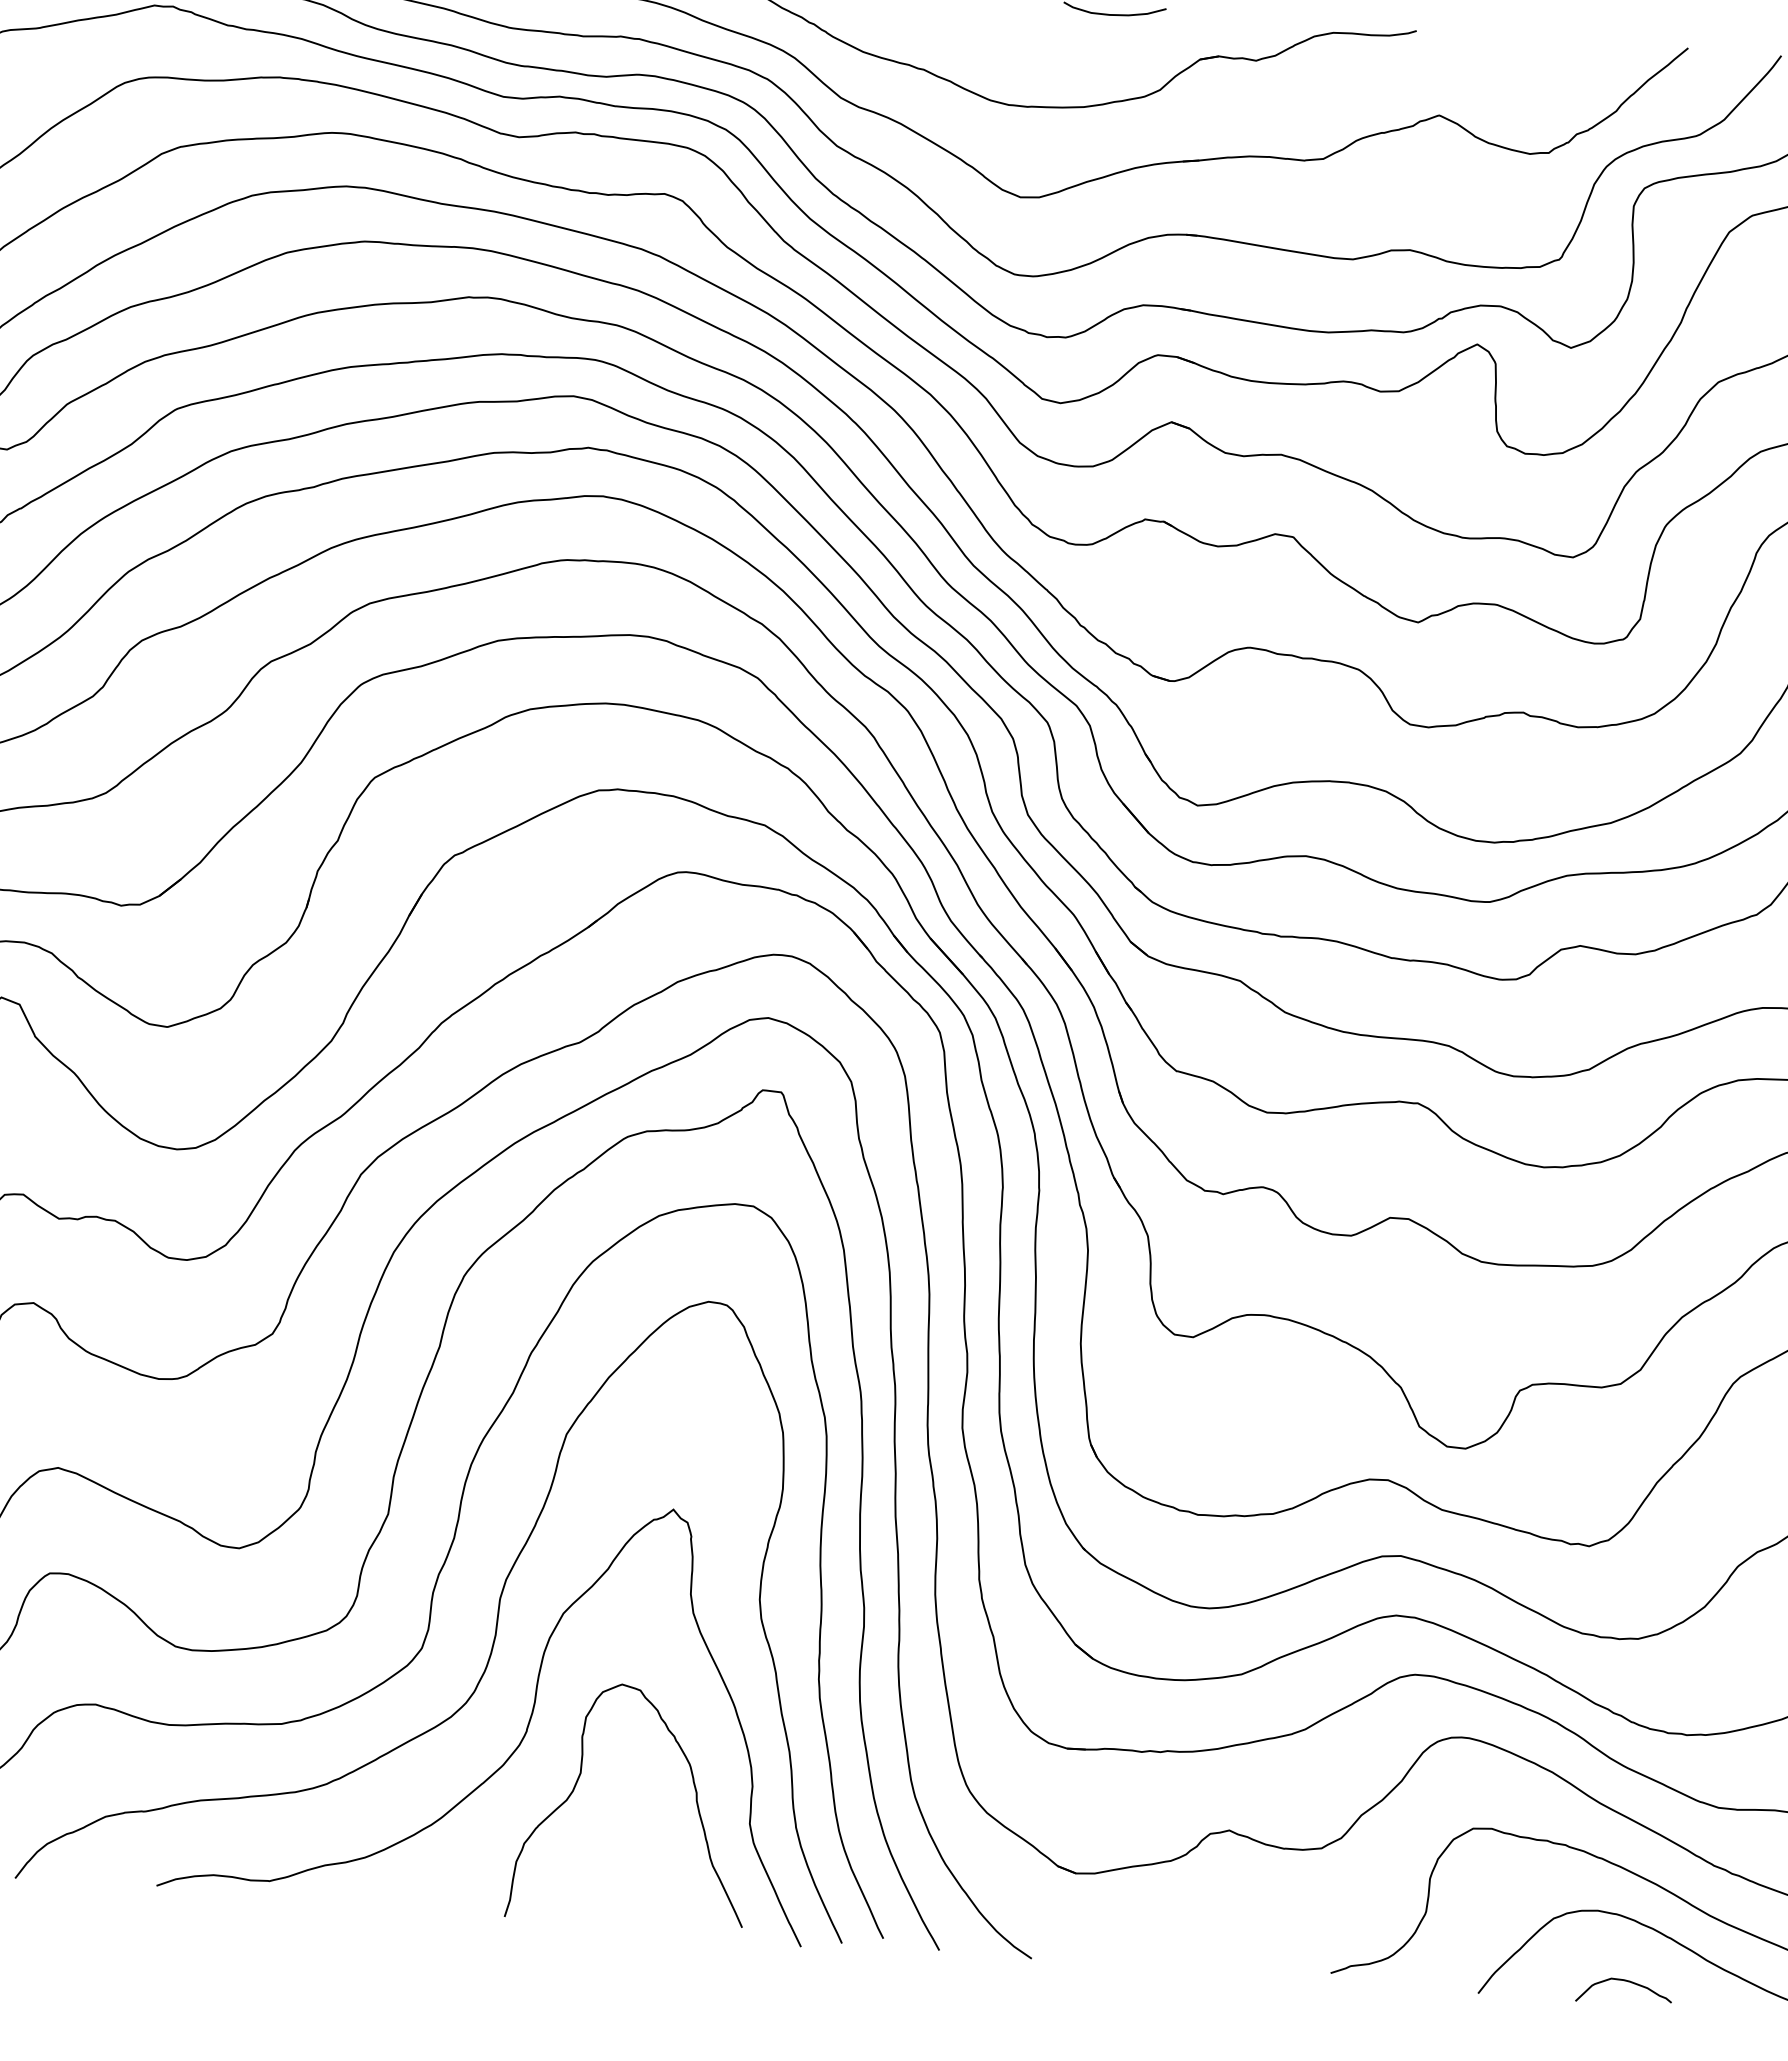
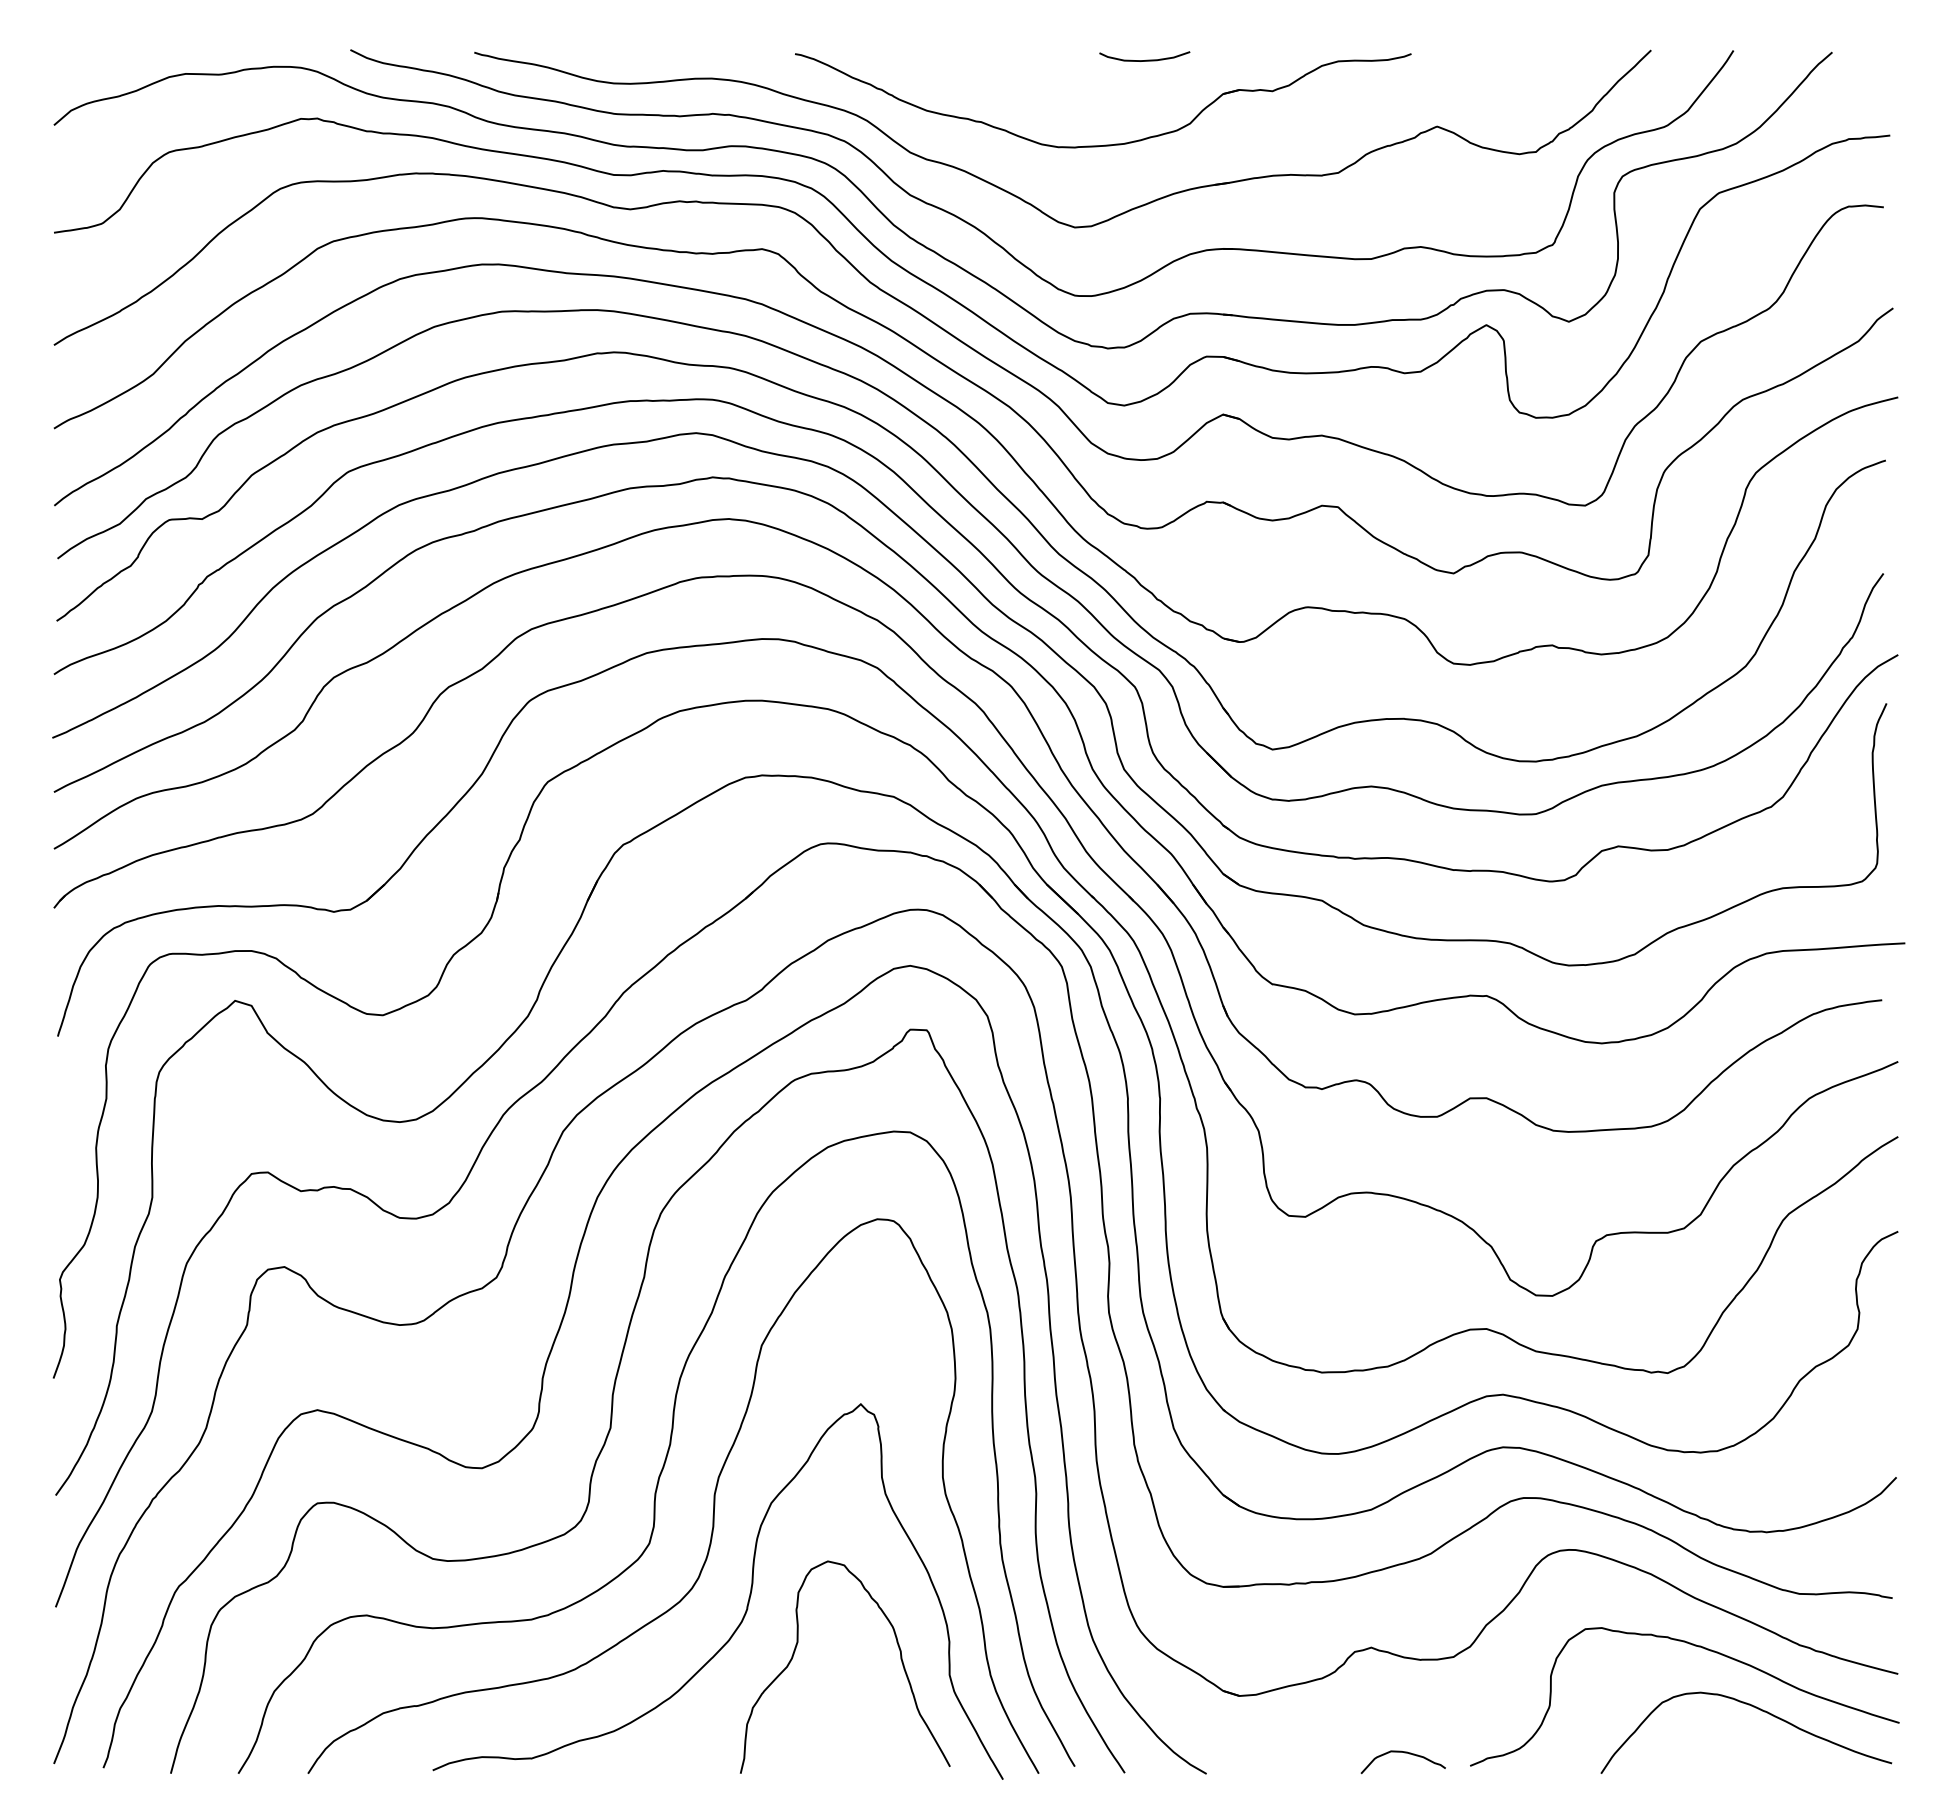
curve: (1626, 1982) -> (1404, 1753), moved

